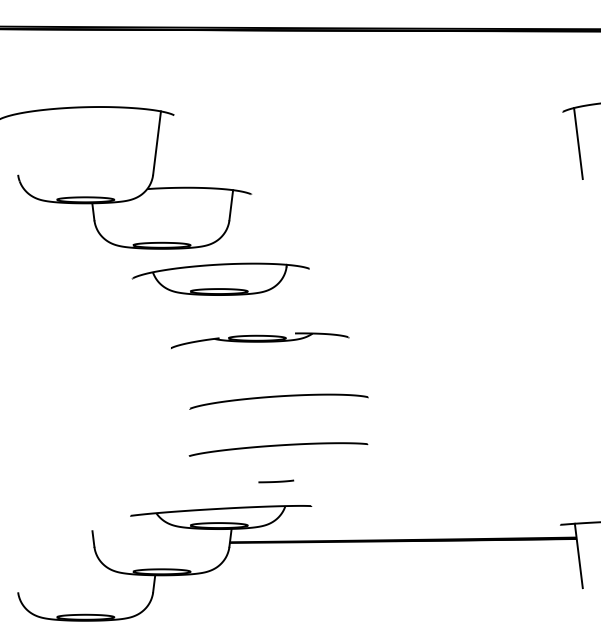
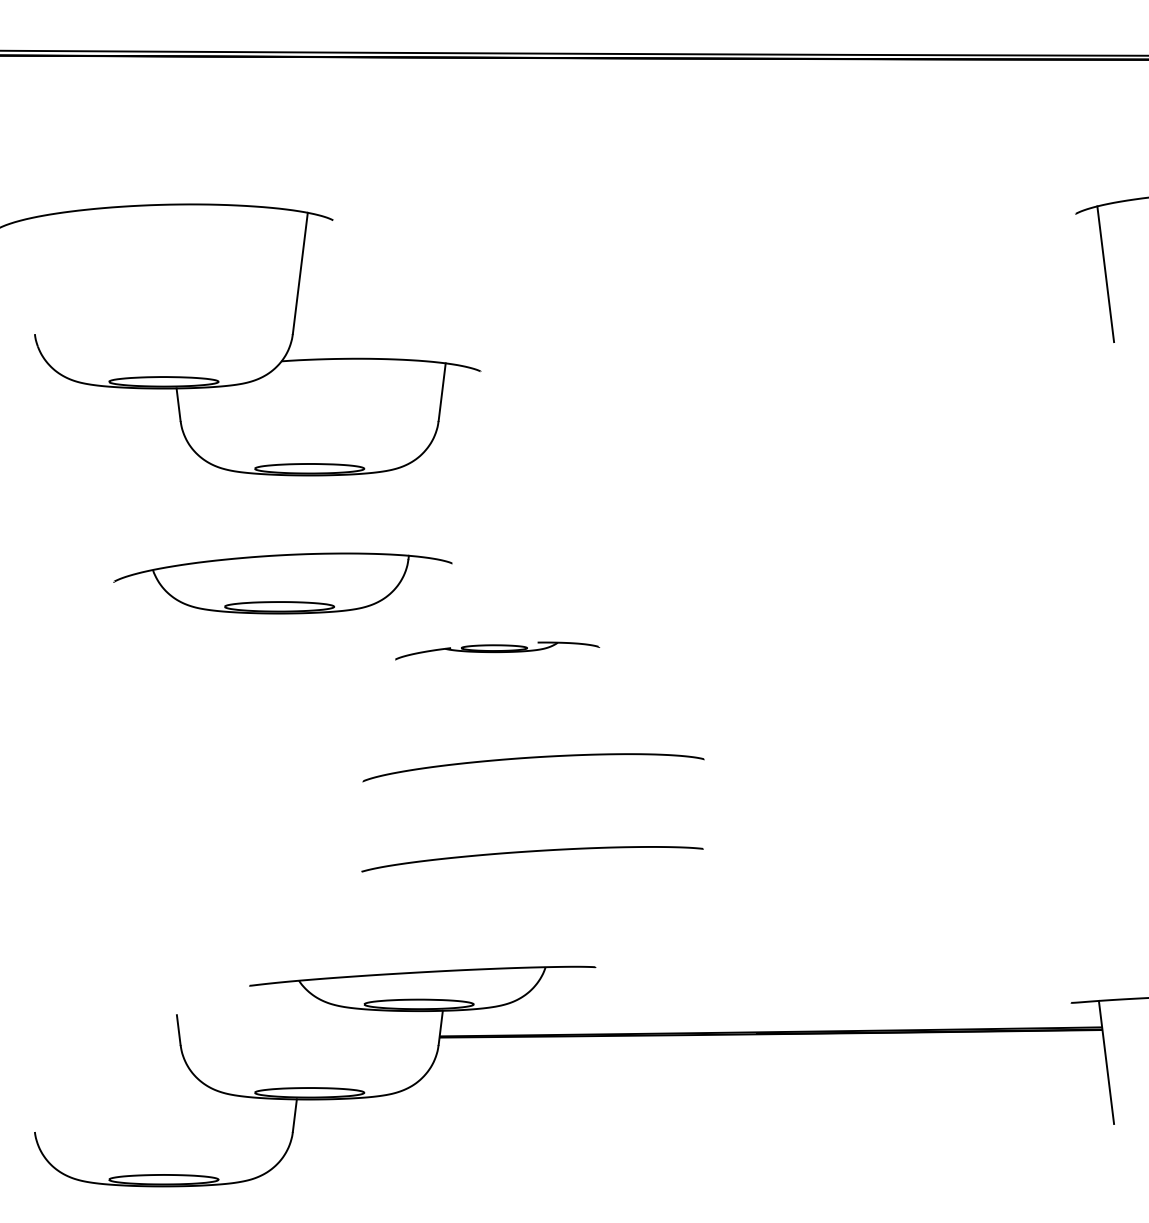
part: (220, 278) -> (282, 581), moved
part: (260, 340) -> (498, 650), size x0.6
line: (276, 481) -> (528, 920), removed

